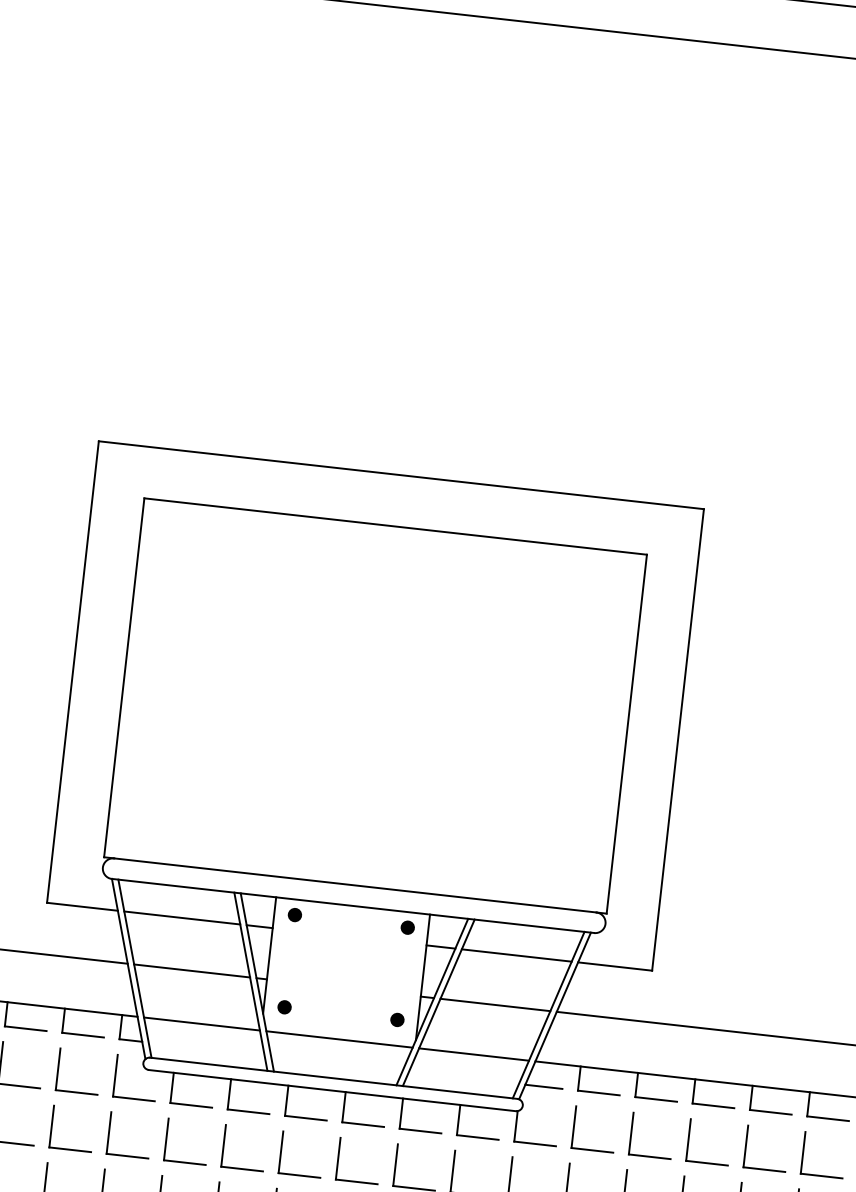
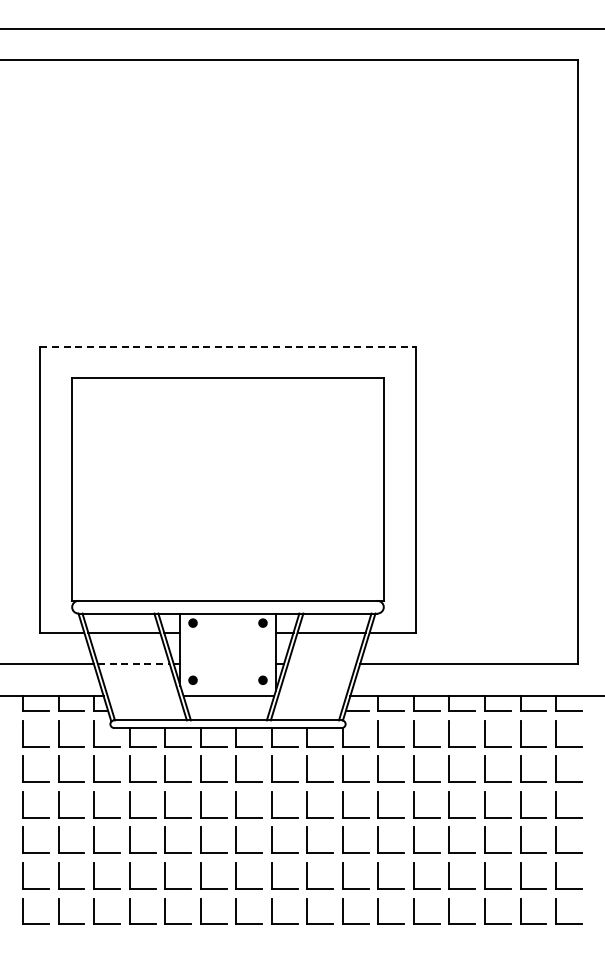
line: (400, 475) -> (227, 346), solid -> dashed
line: (191, 971) -> (133, 664), solid -> dashed
line: (494, 1005) -> (321, 664), removed
line: (201, 1024) -> (143, 696), removed
line: (474, 1055) -> (312, 696), removed

